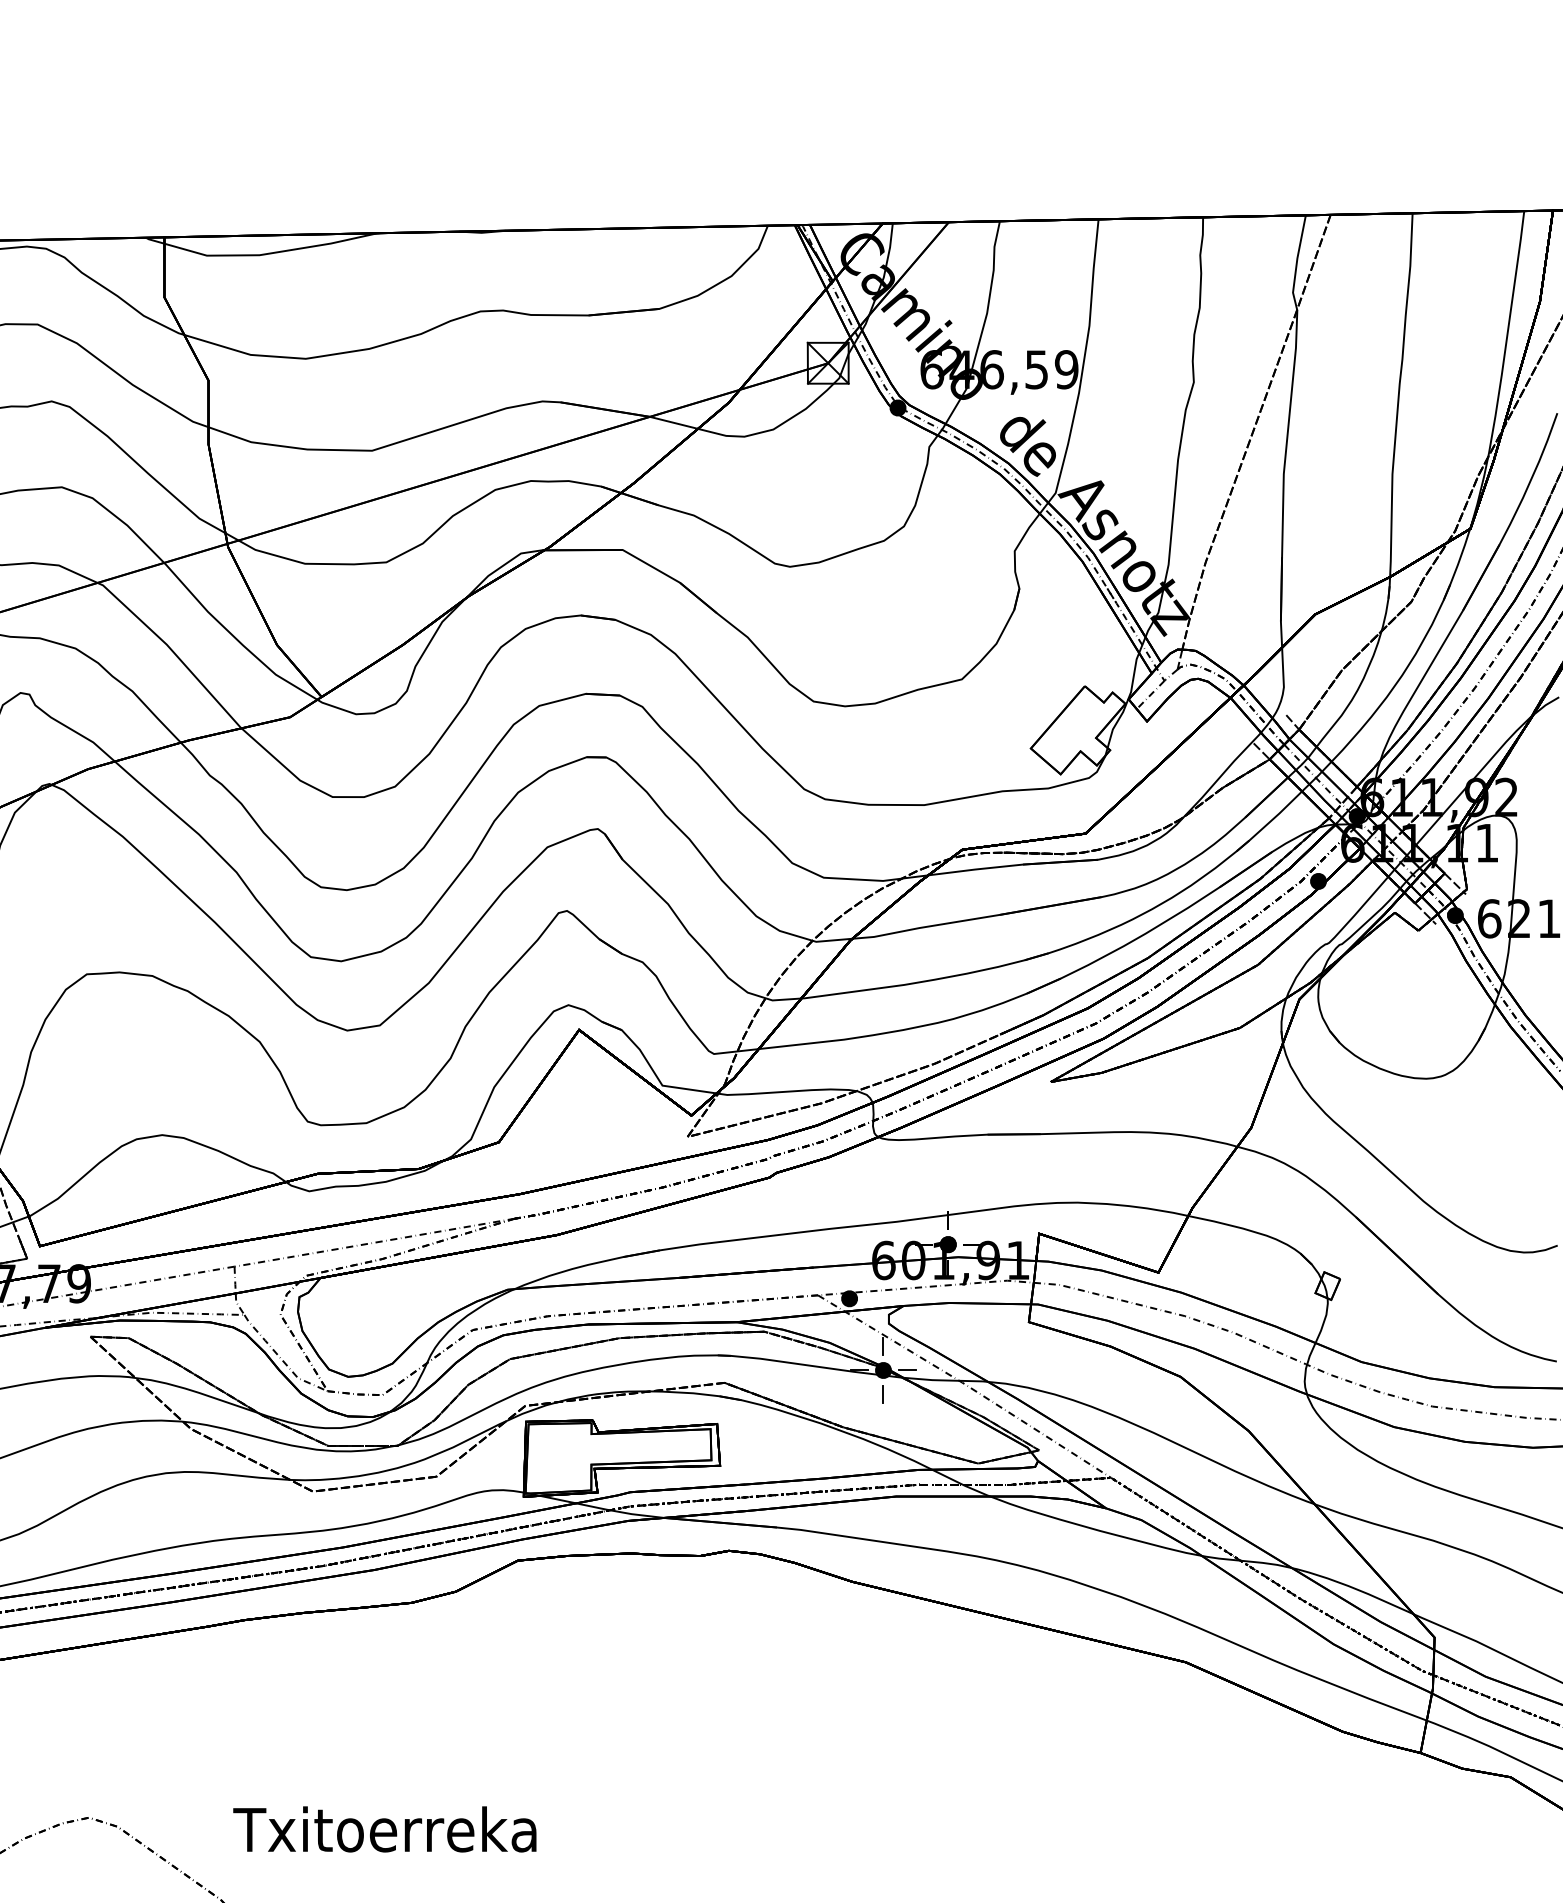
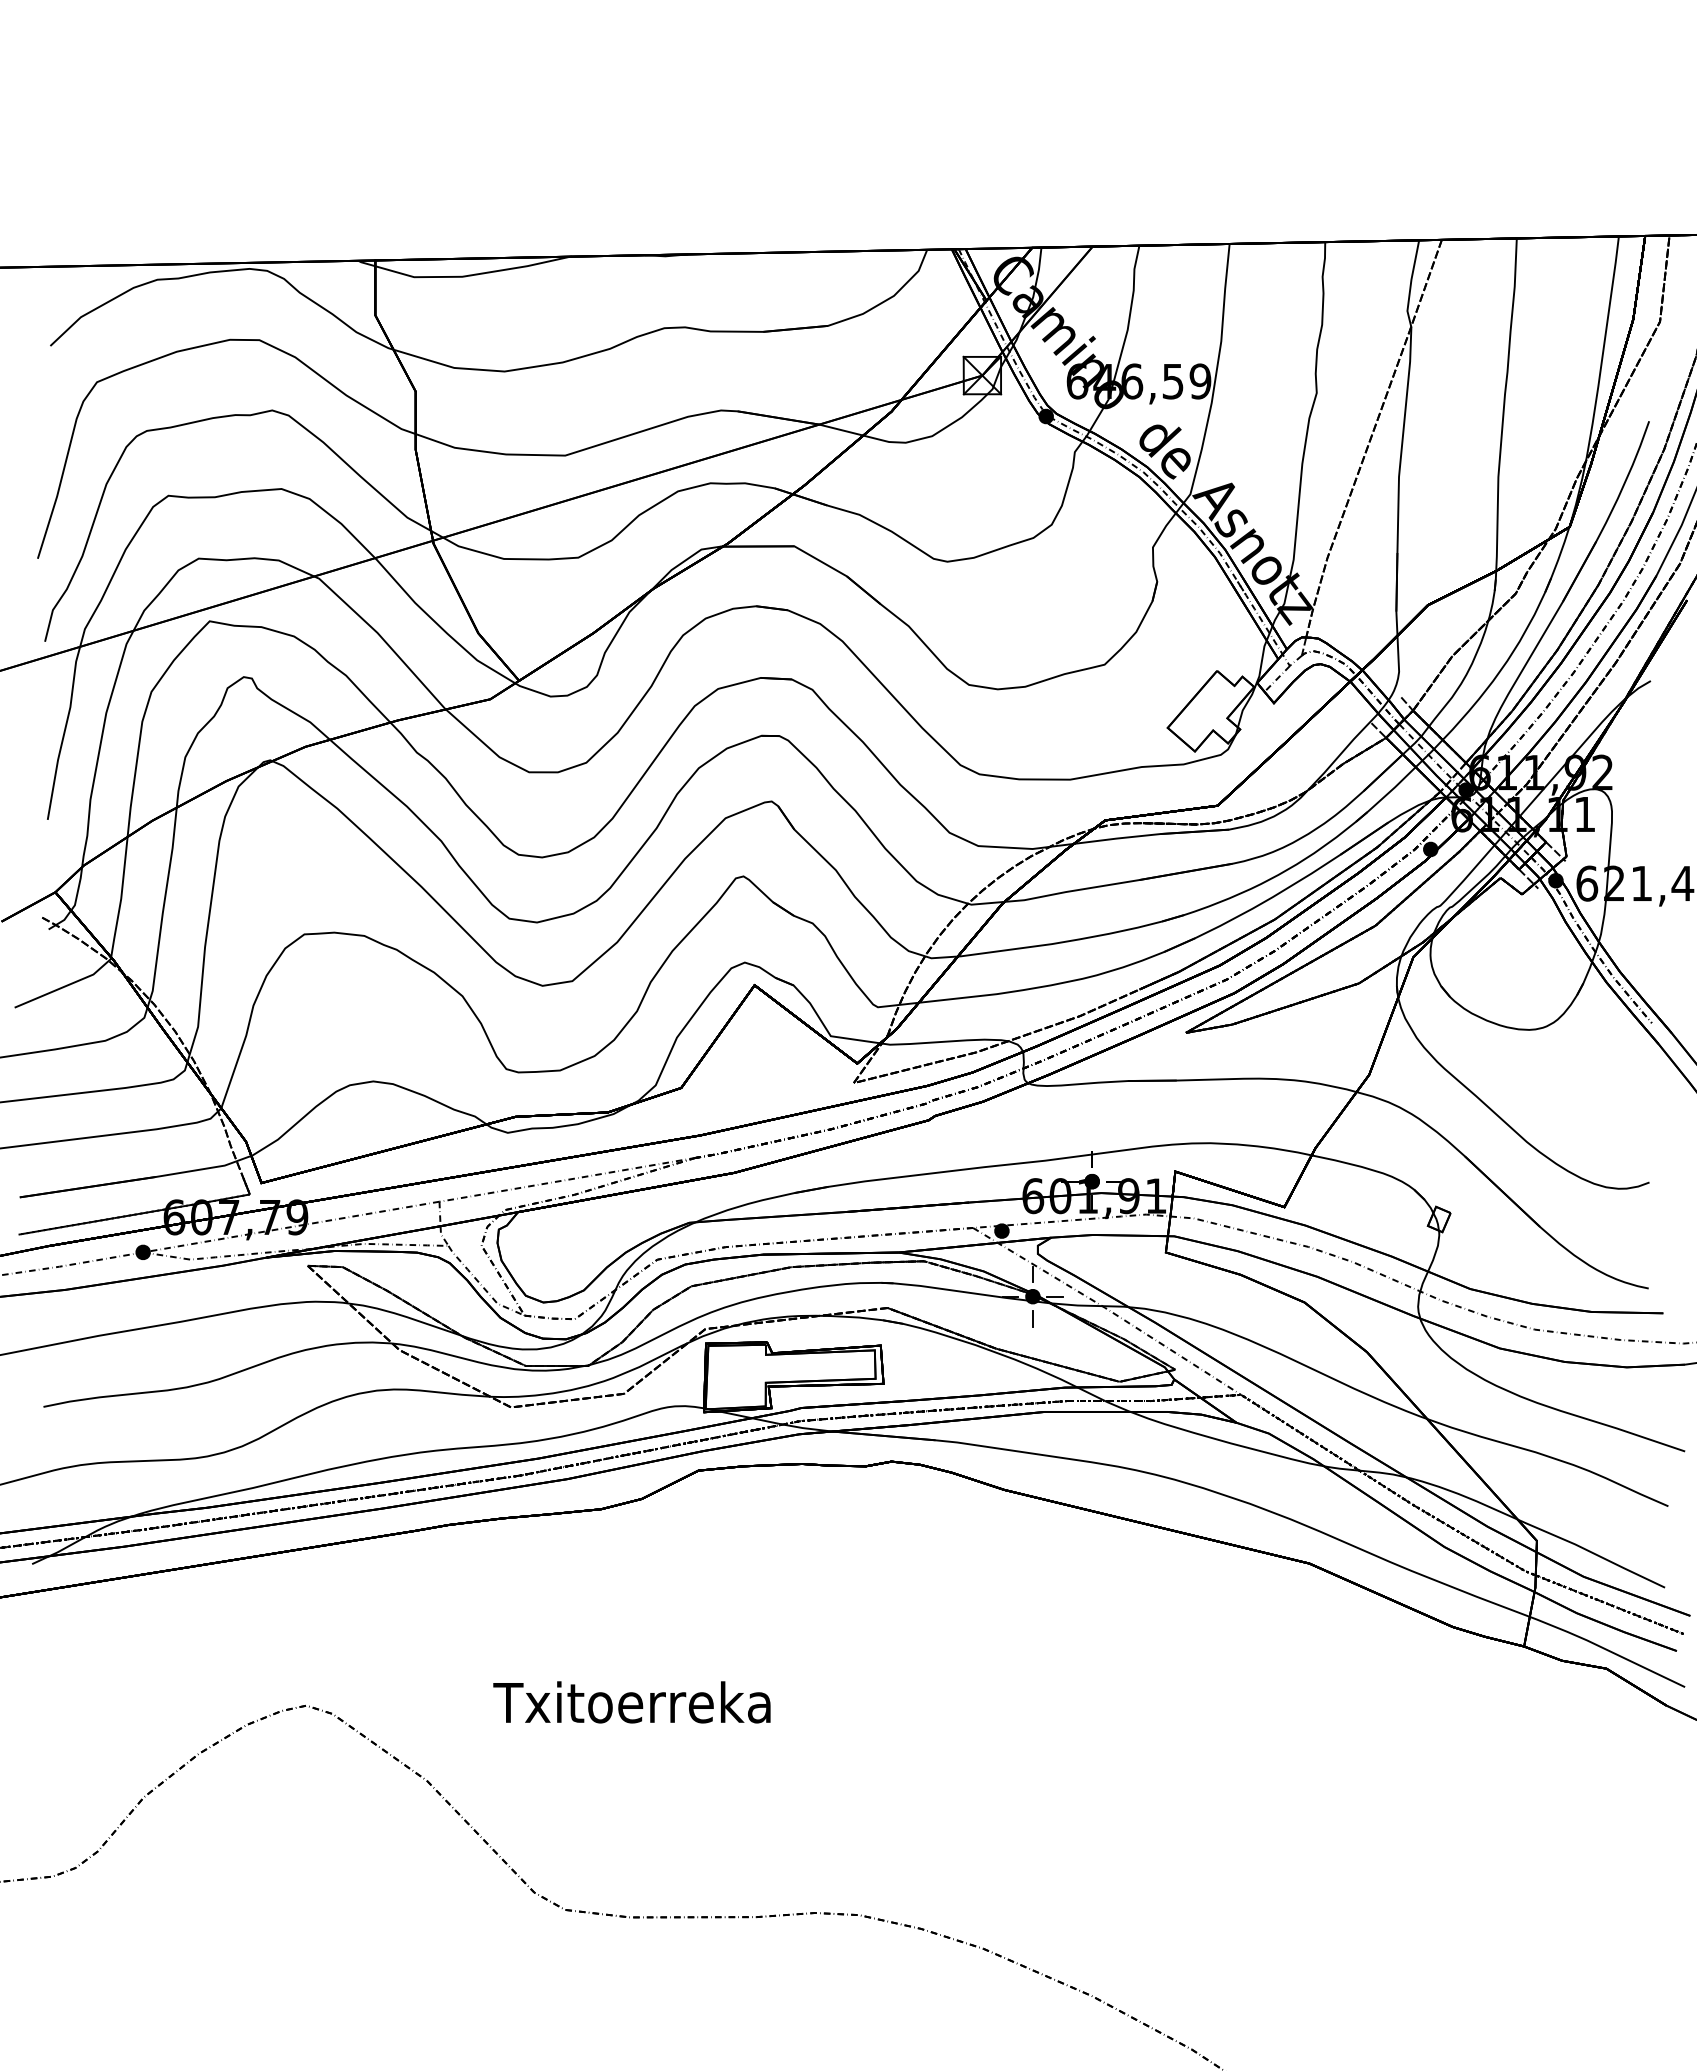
text: (384, 1829) -> (631, 1702), moved

